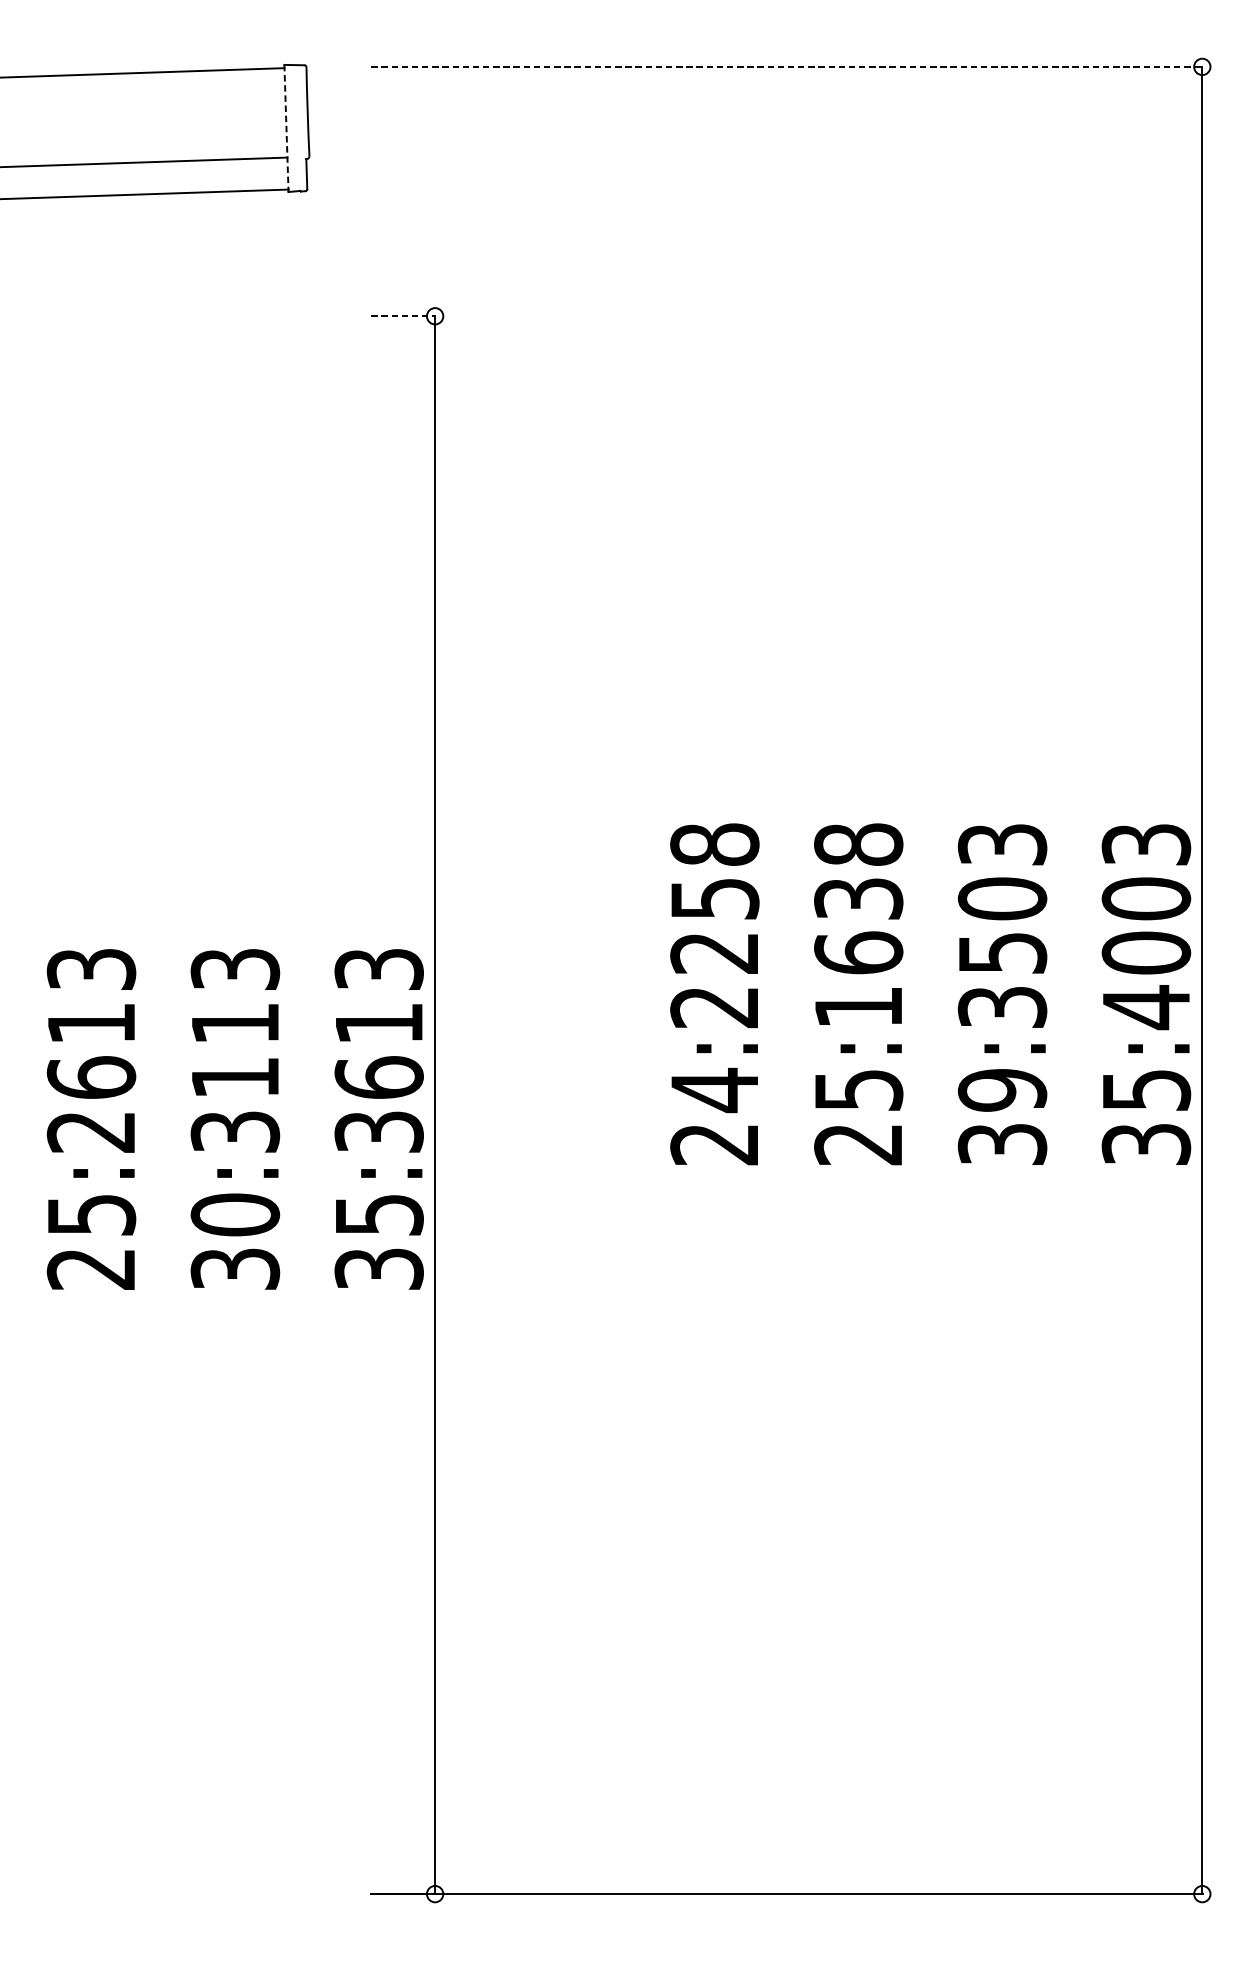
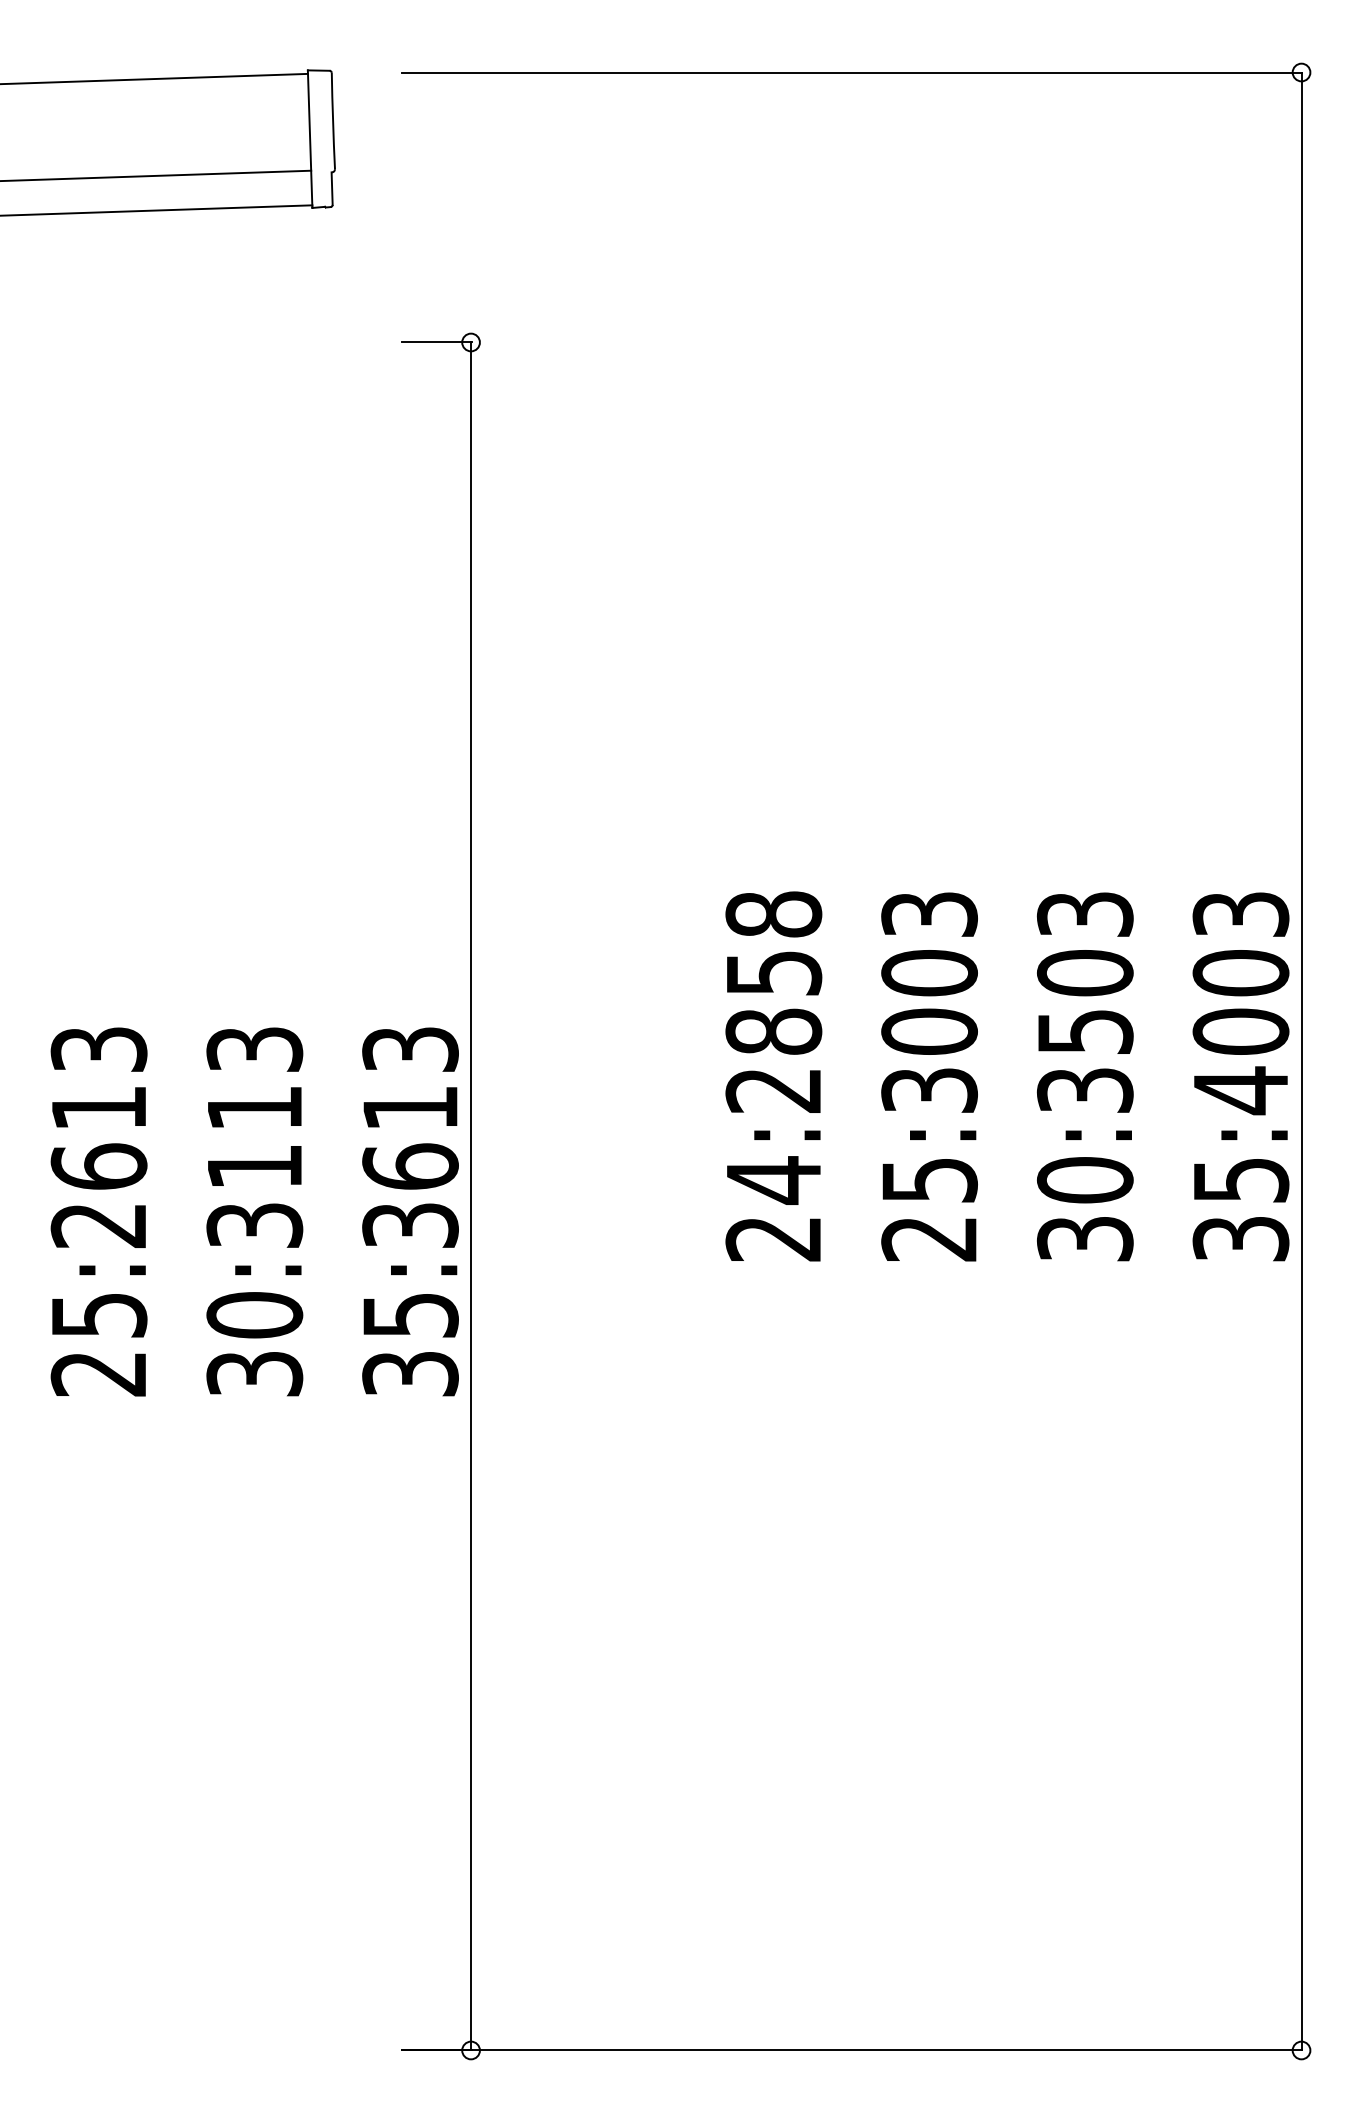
line: (787, 66) -> (852, 72), dashed -> solid
line: (286, 128) -> (310, 139), dashed -> solid
line: (403, 316) -> (436, 342), dashed -> solid
text: (858, 925) -> (929, 1001), 25:1638 -> 25:3003
text: (714, 952) -> (773, 1031), 24:2258 -> 24:2858
text: (1002, 1090) -> (1085, 1180), 39:3503 -> 30:3503

